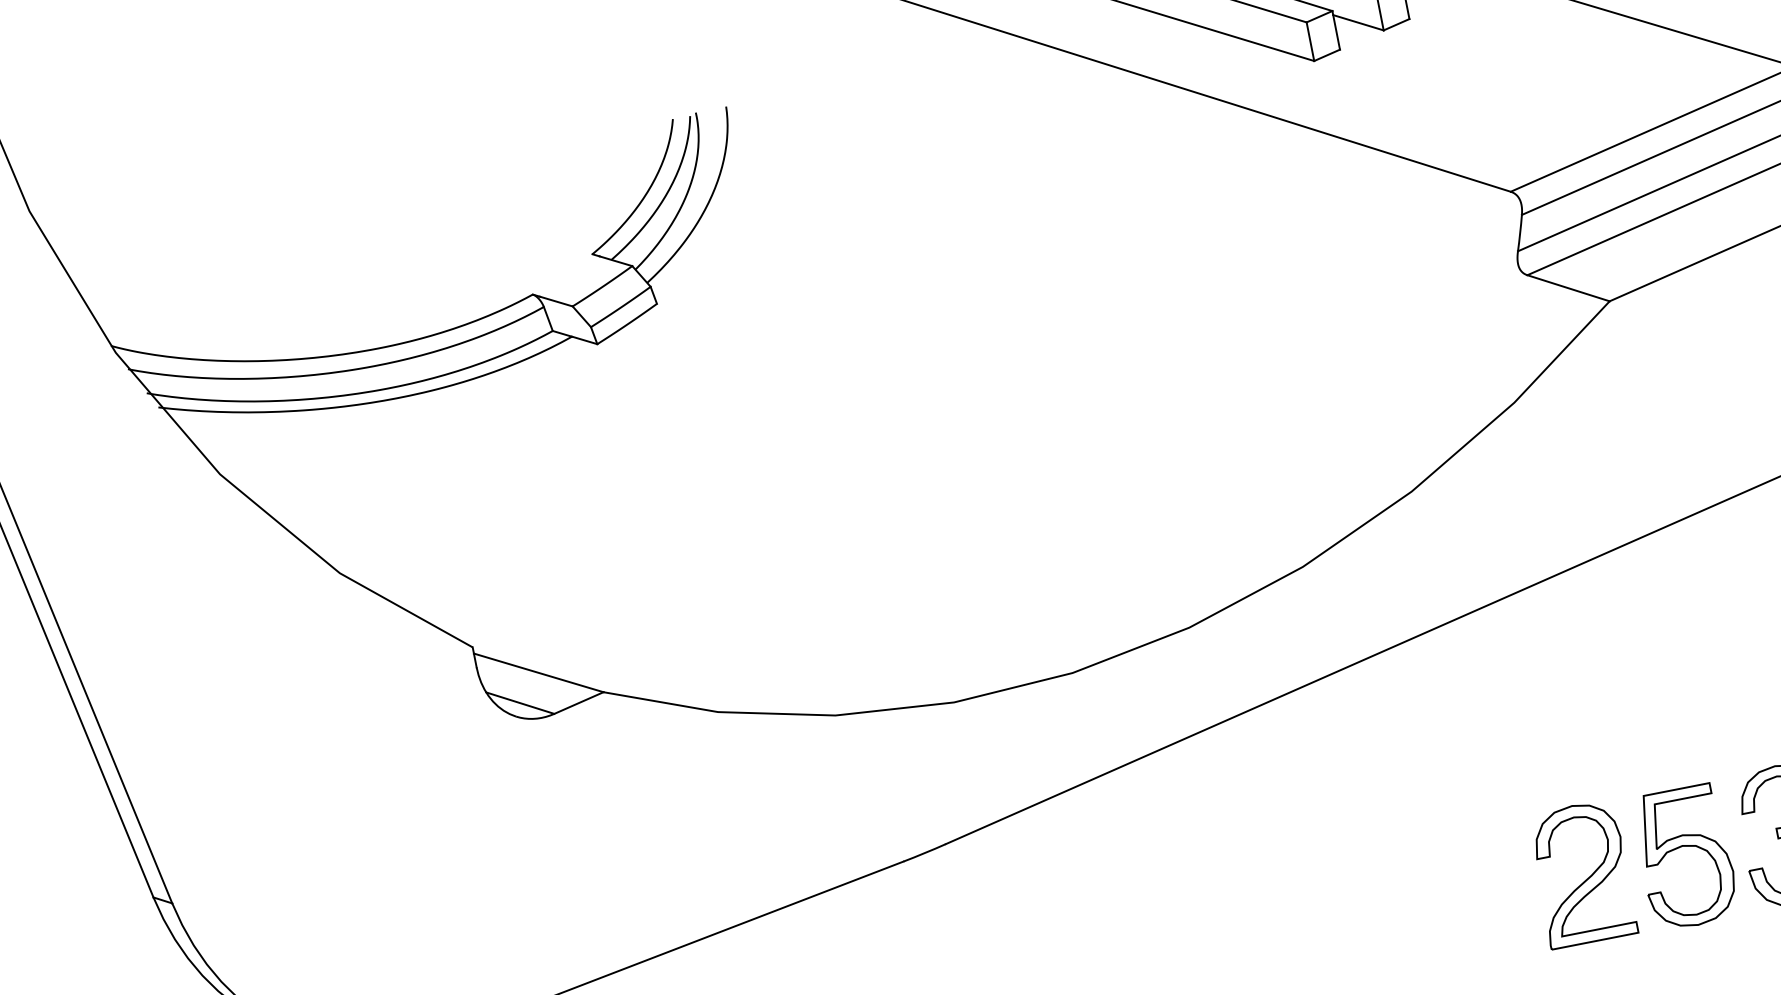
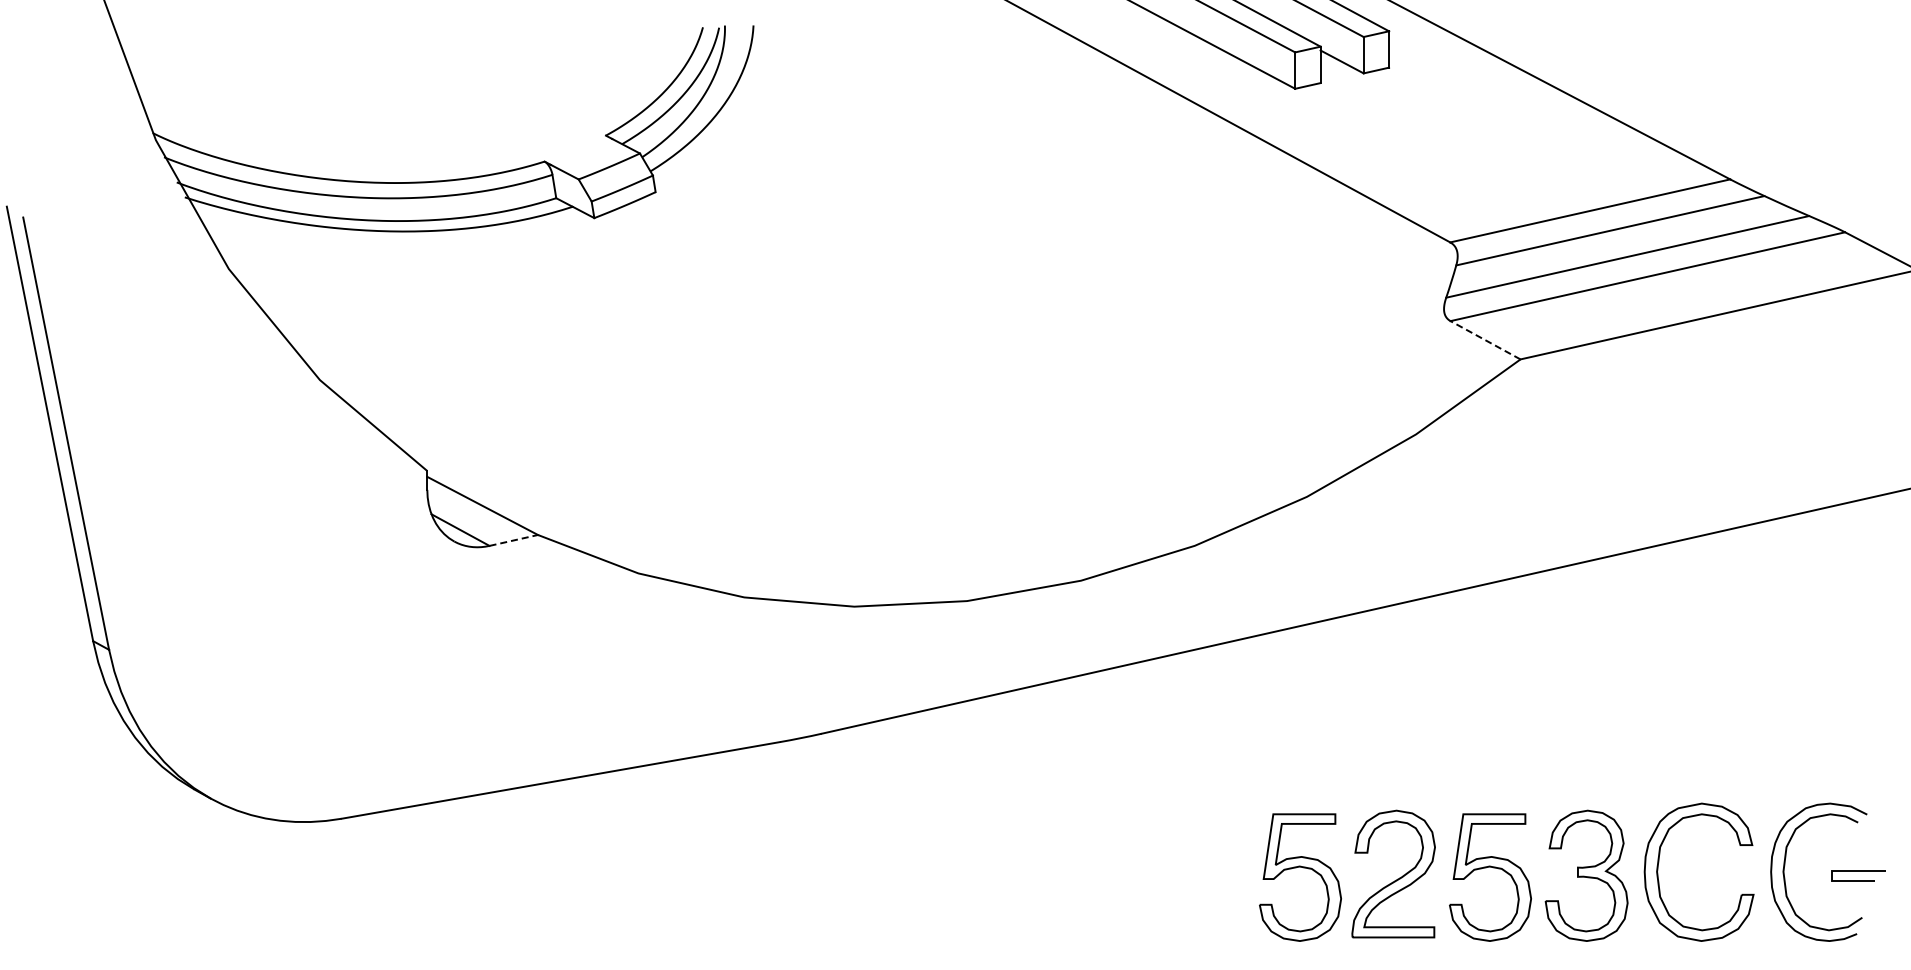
line: (1568, 288) -> (1485, 340), solid -> dashed
line: (578, 703) -> (513, 540), solid -> dashed
part: (1485, 886) -> (1303, 868), added

